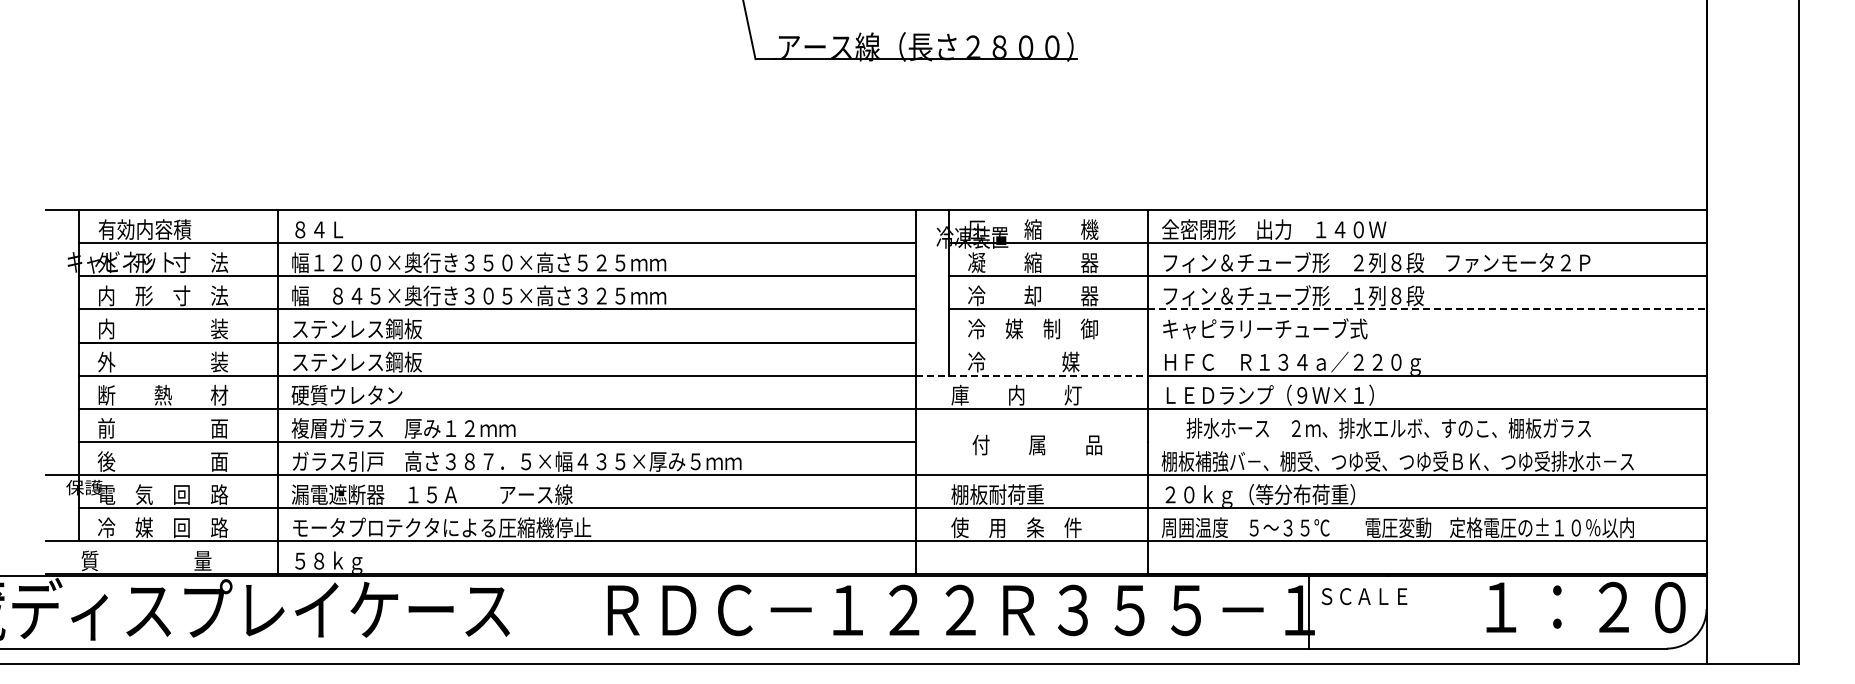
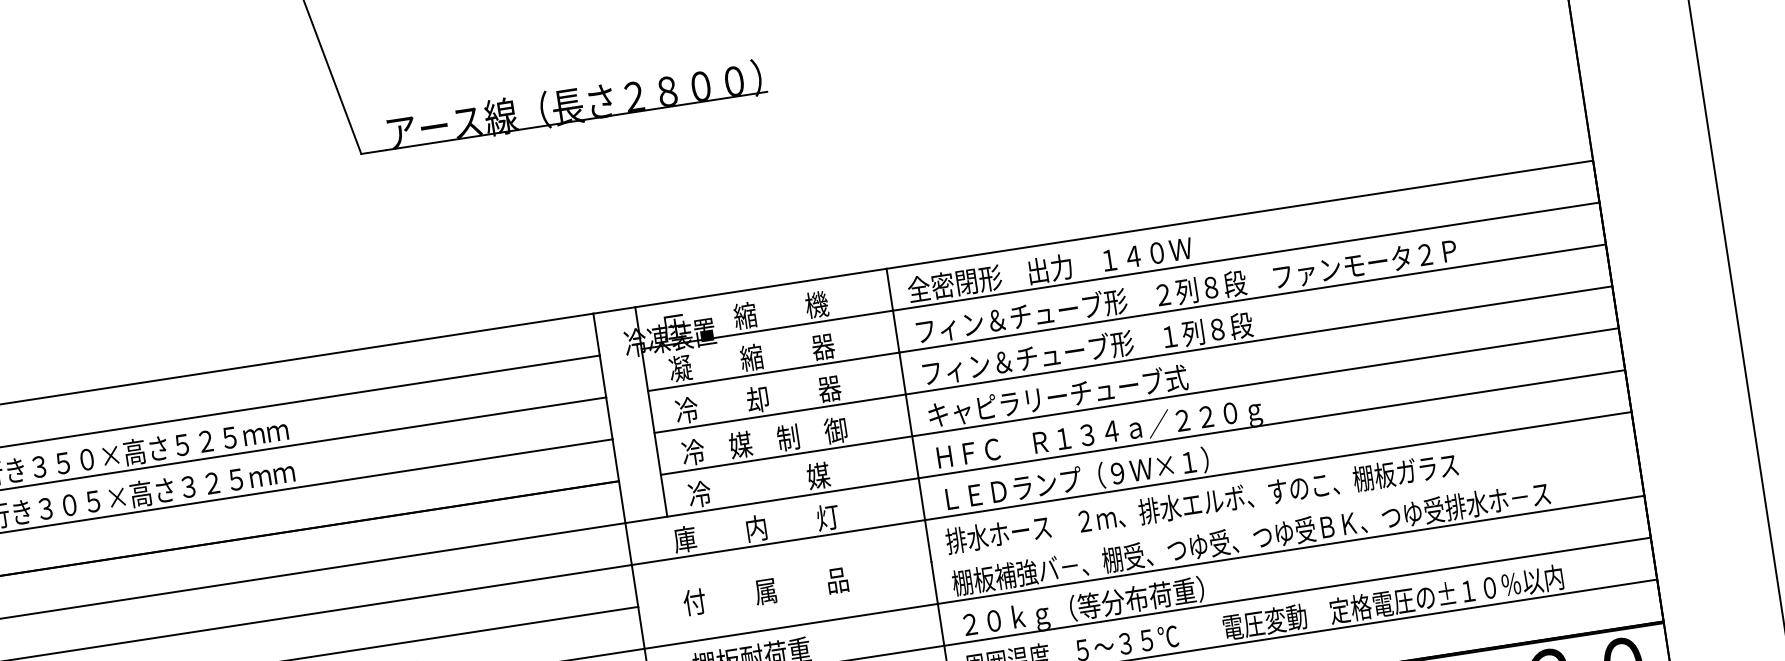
line: (1427, 309) -> (1259, 340), dashed -> solid
line: (1327, 342) -> (1139, 401), added
line: (1031, 375) -> (771, 500), dashed -> solid
text: (1388, 428) -> (1201, 503), moved
text: (1037, 444) -> (765, 590), moved

